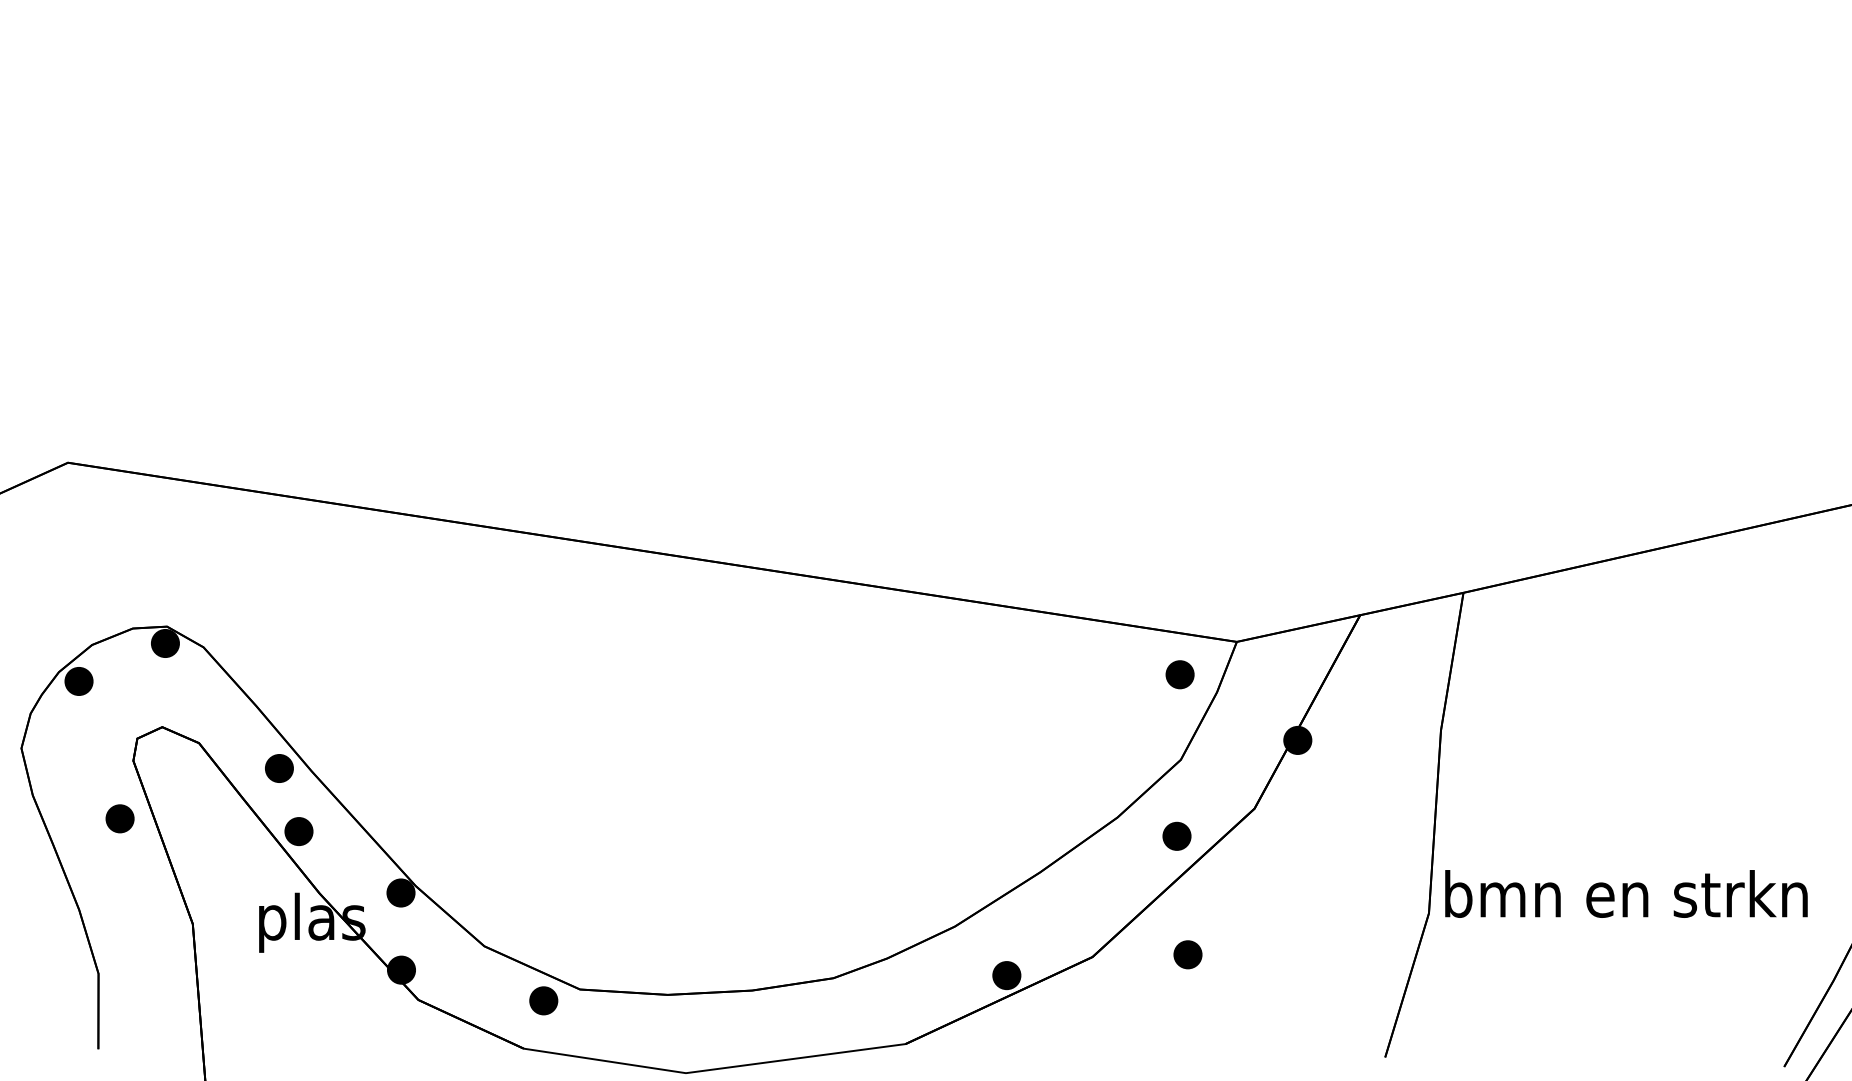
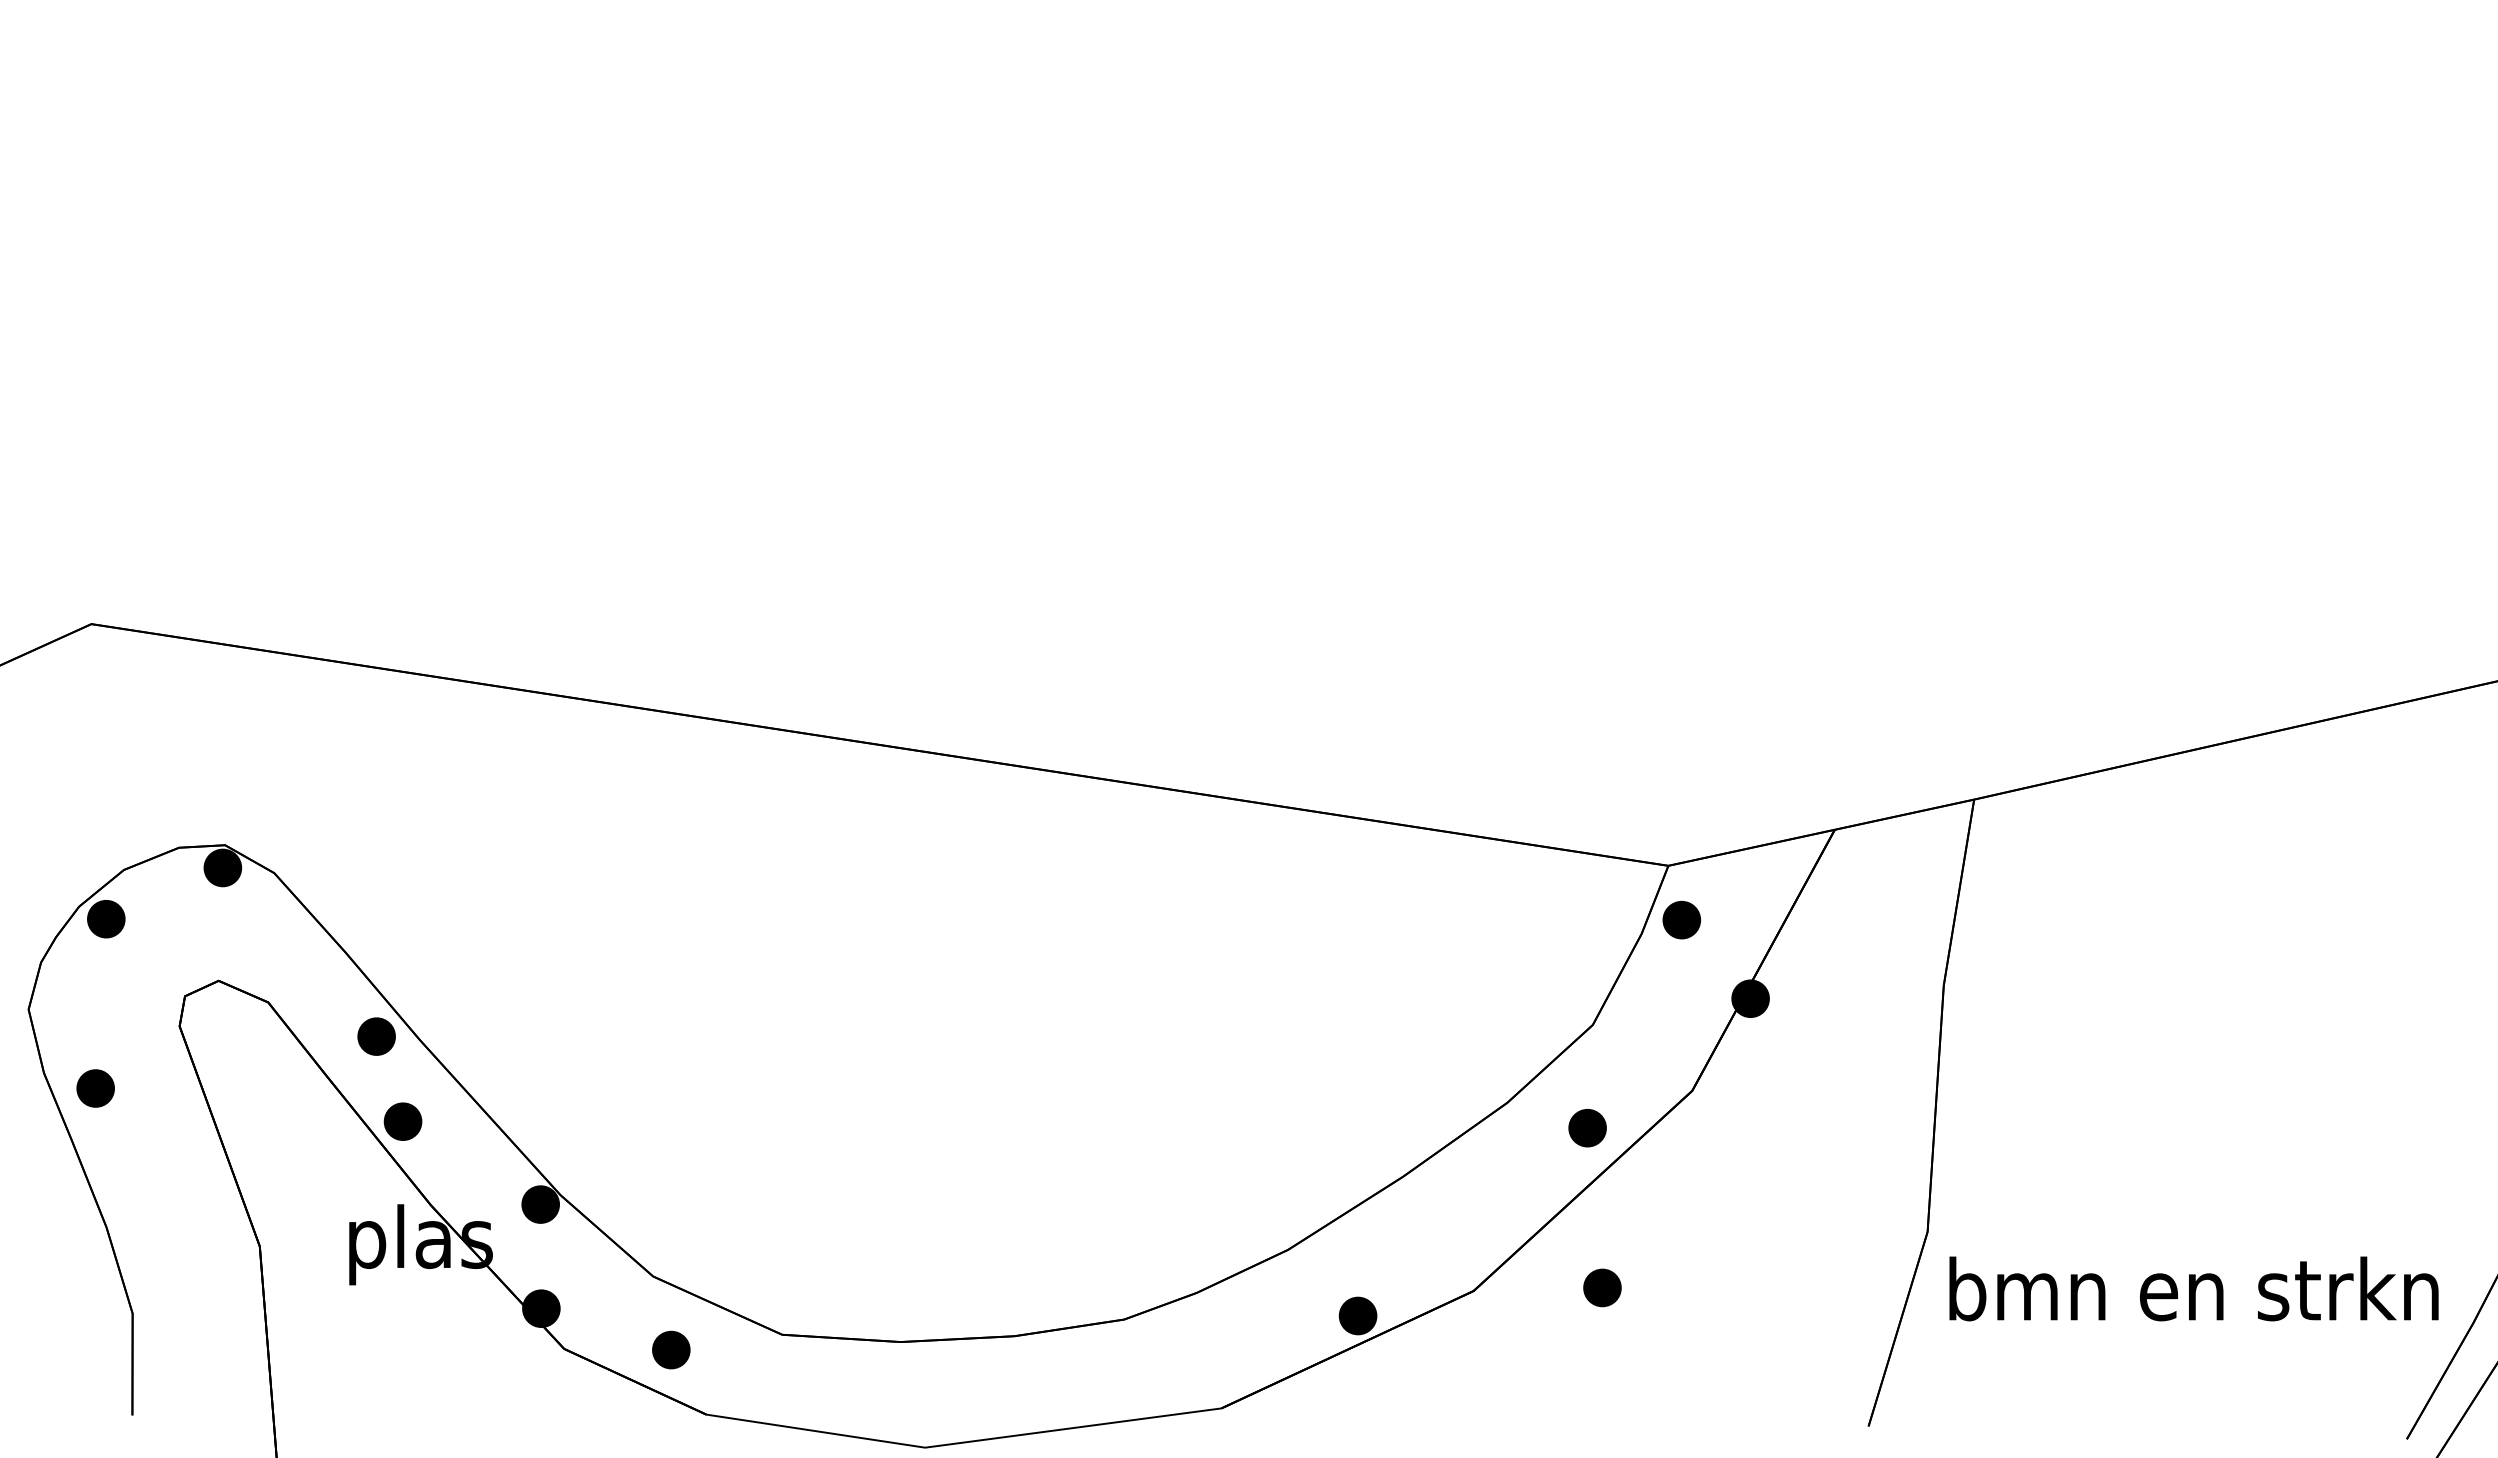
part: (1179, 674) -> (1681, 919), moved
part: (119, 818) -> (95, 1088), moved
text: (1626, 893) -> (2193, 1288), moved
part: (543, 1000) -> (671, 1349), moved

